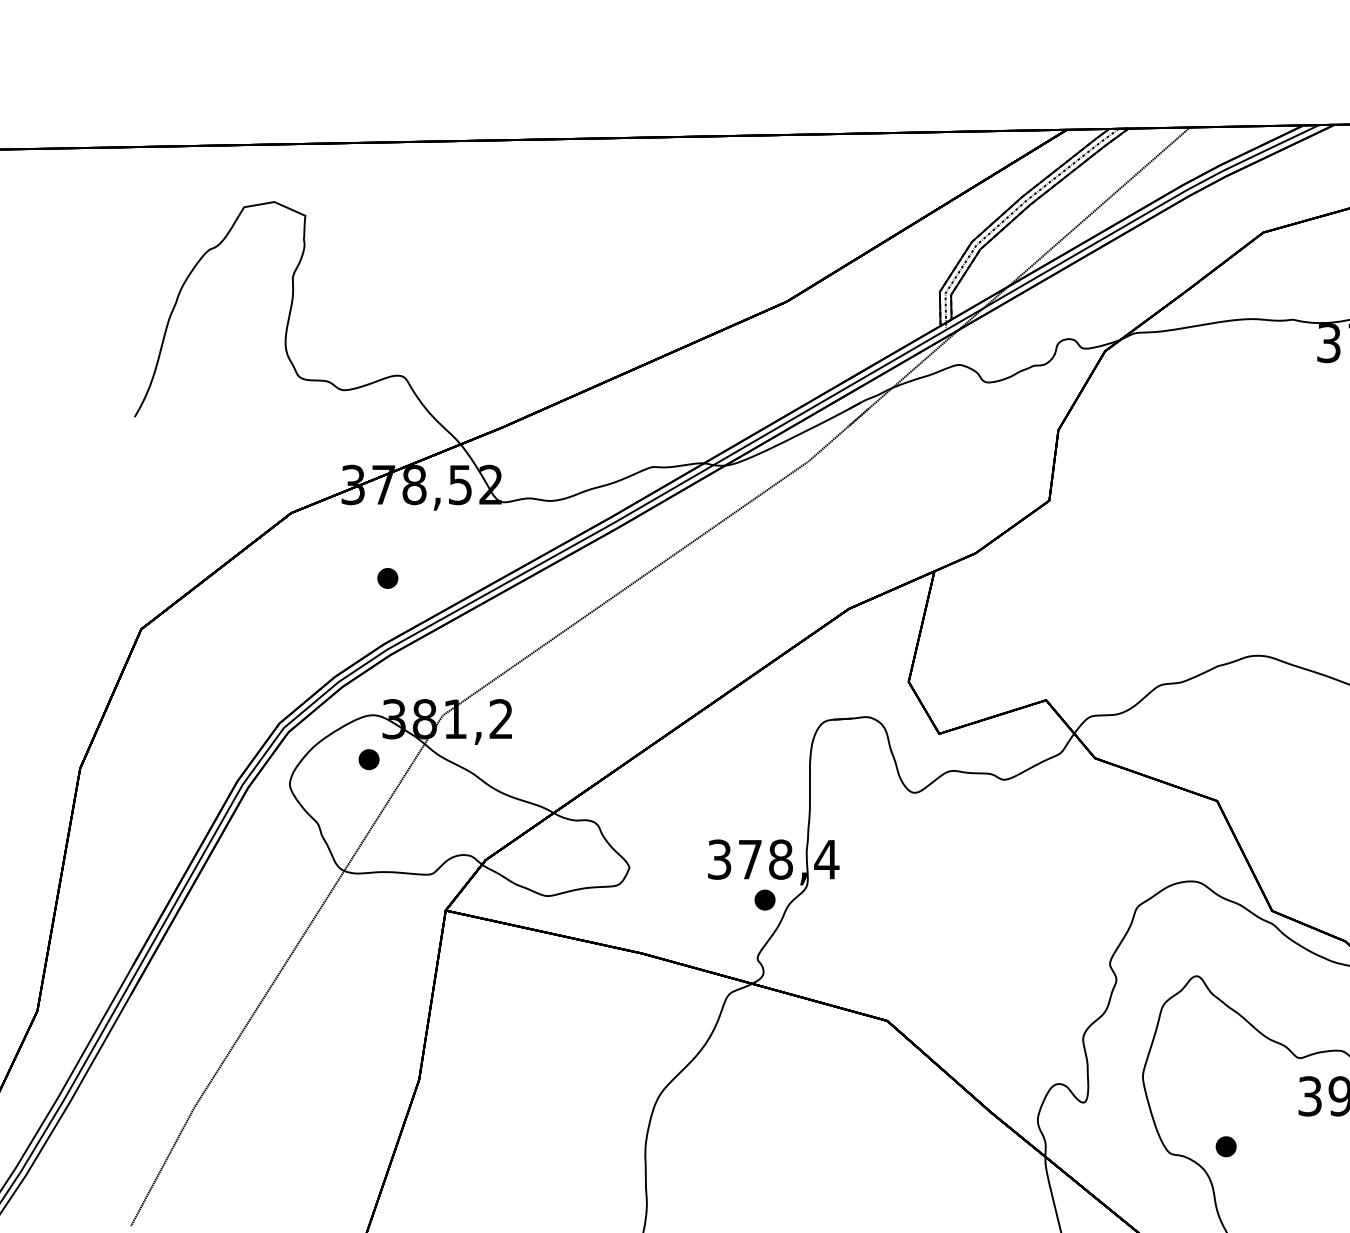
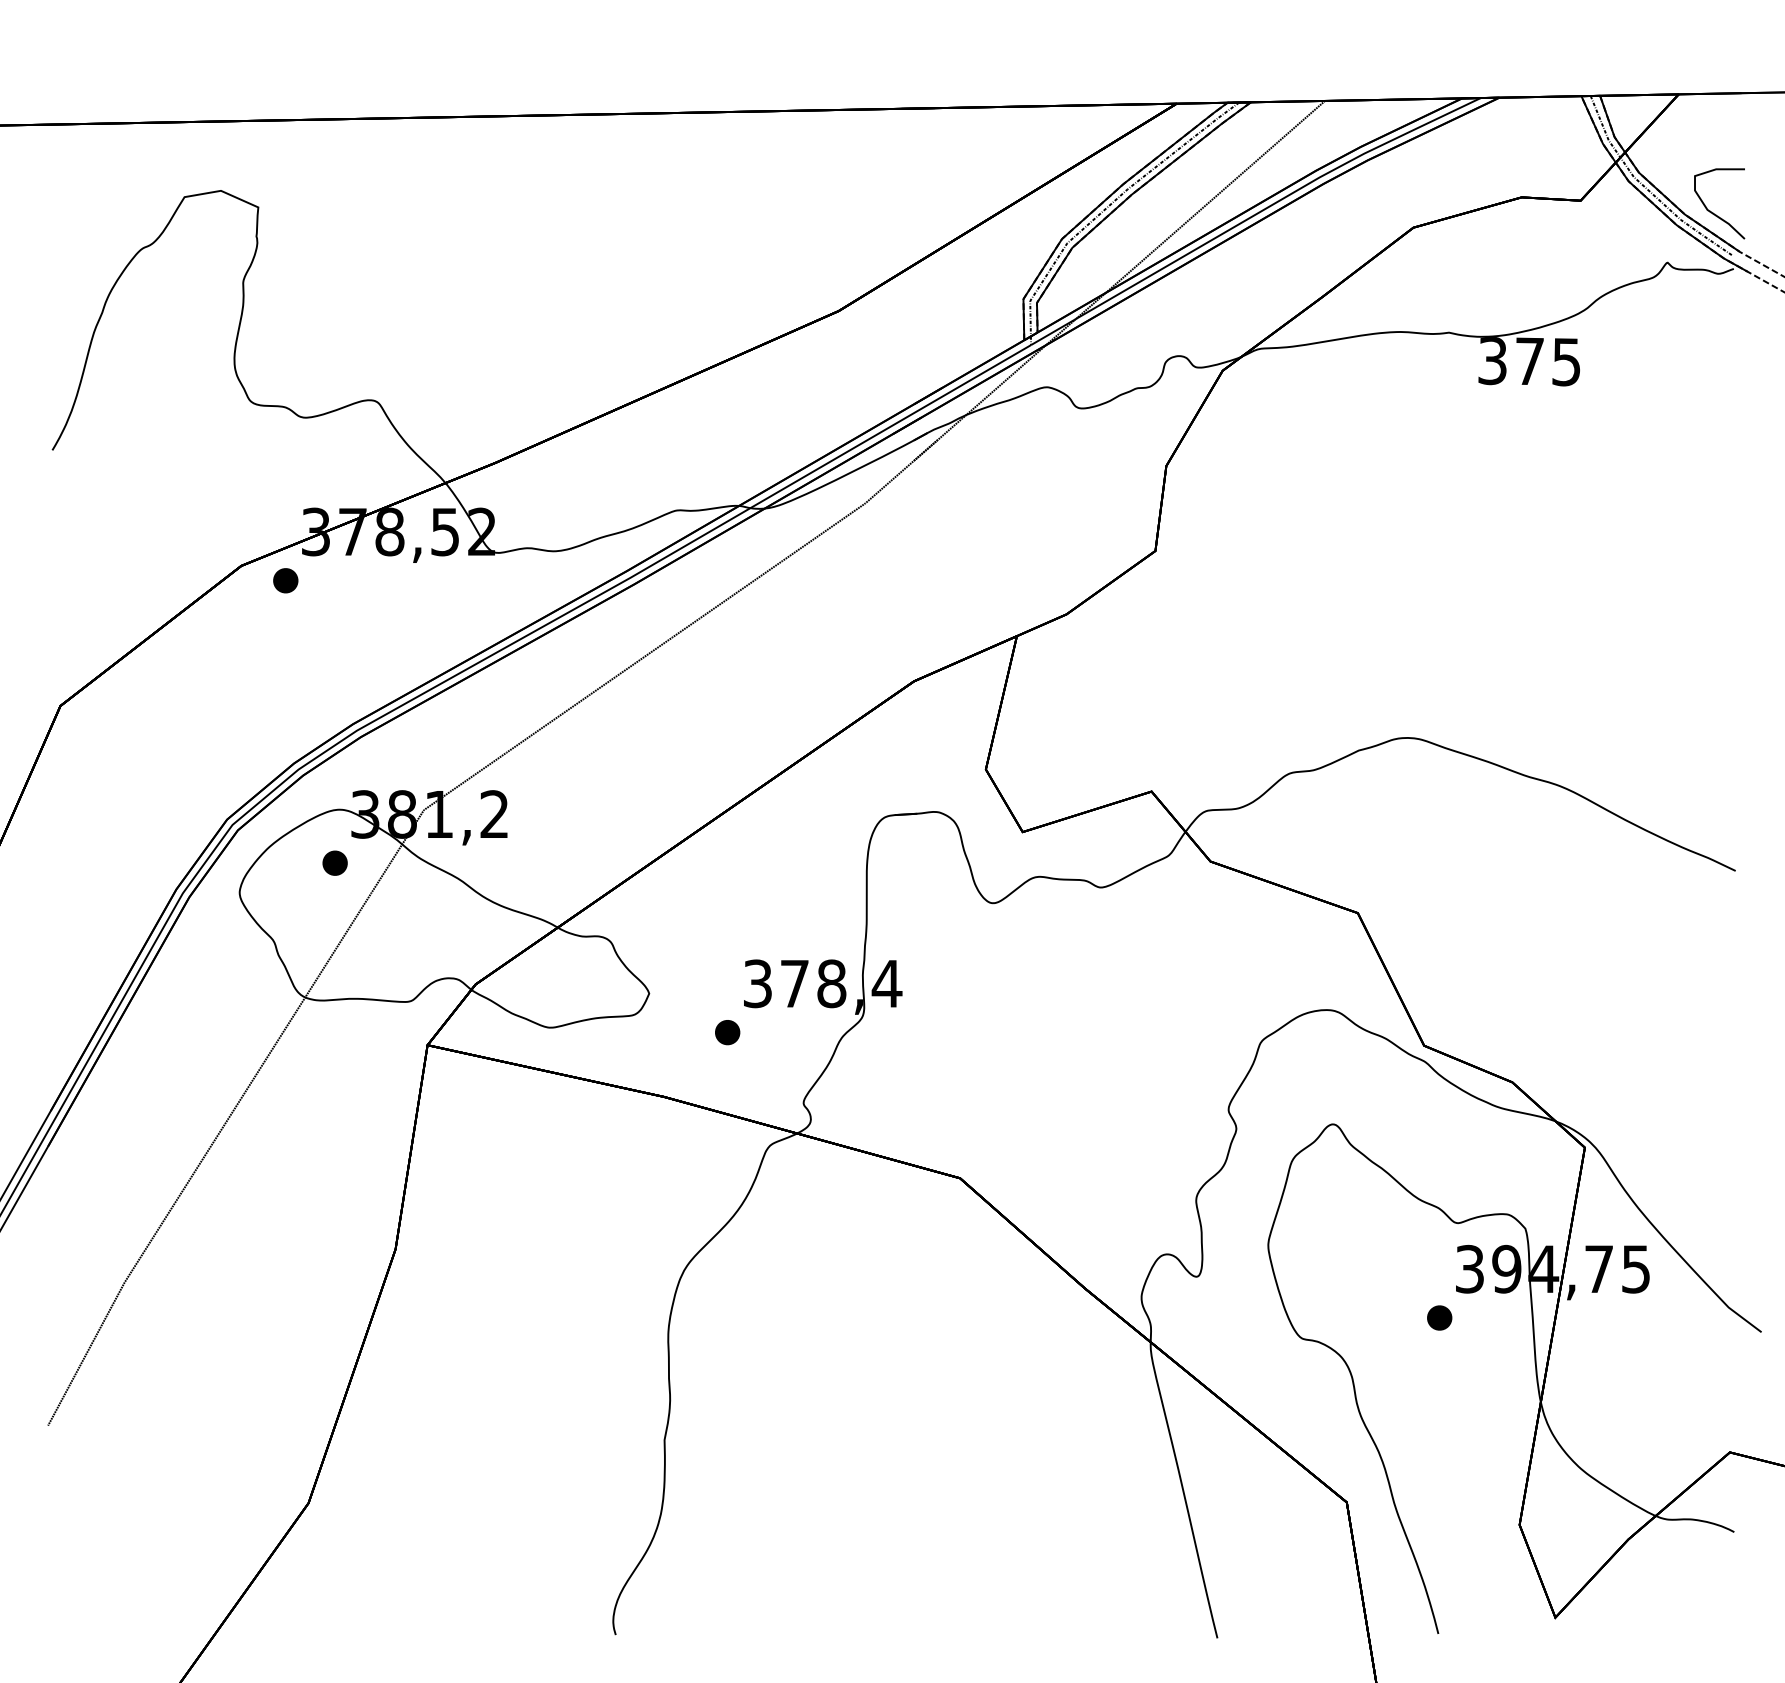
part: (387, 578) -> (285, 580), moved
part: (764, 900) -> (727, 1032), moved
part: (1226, 1146) -> (1439, 1317), moved

